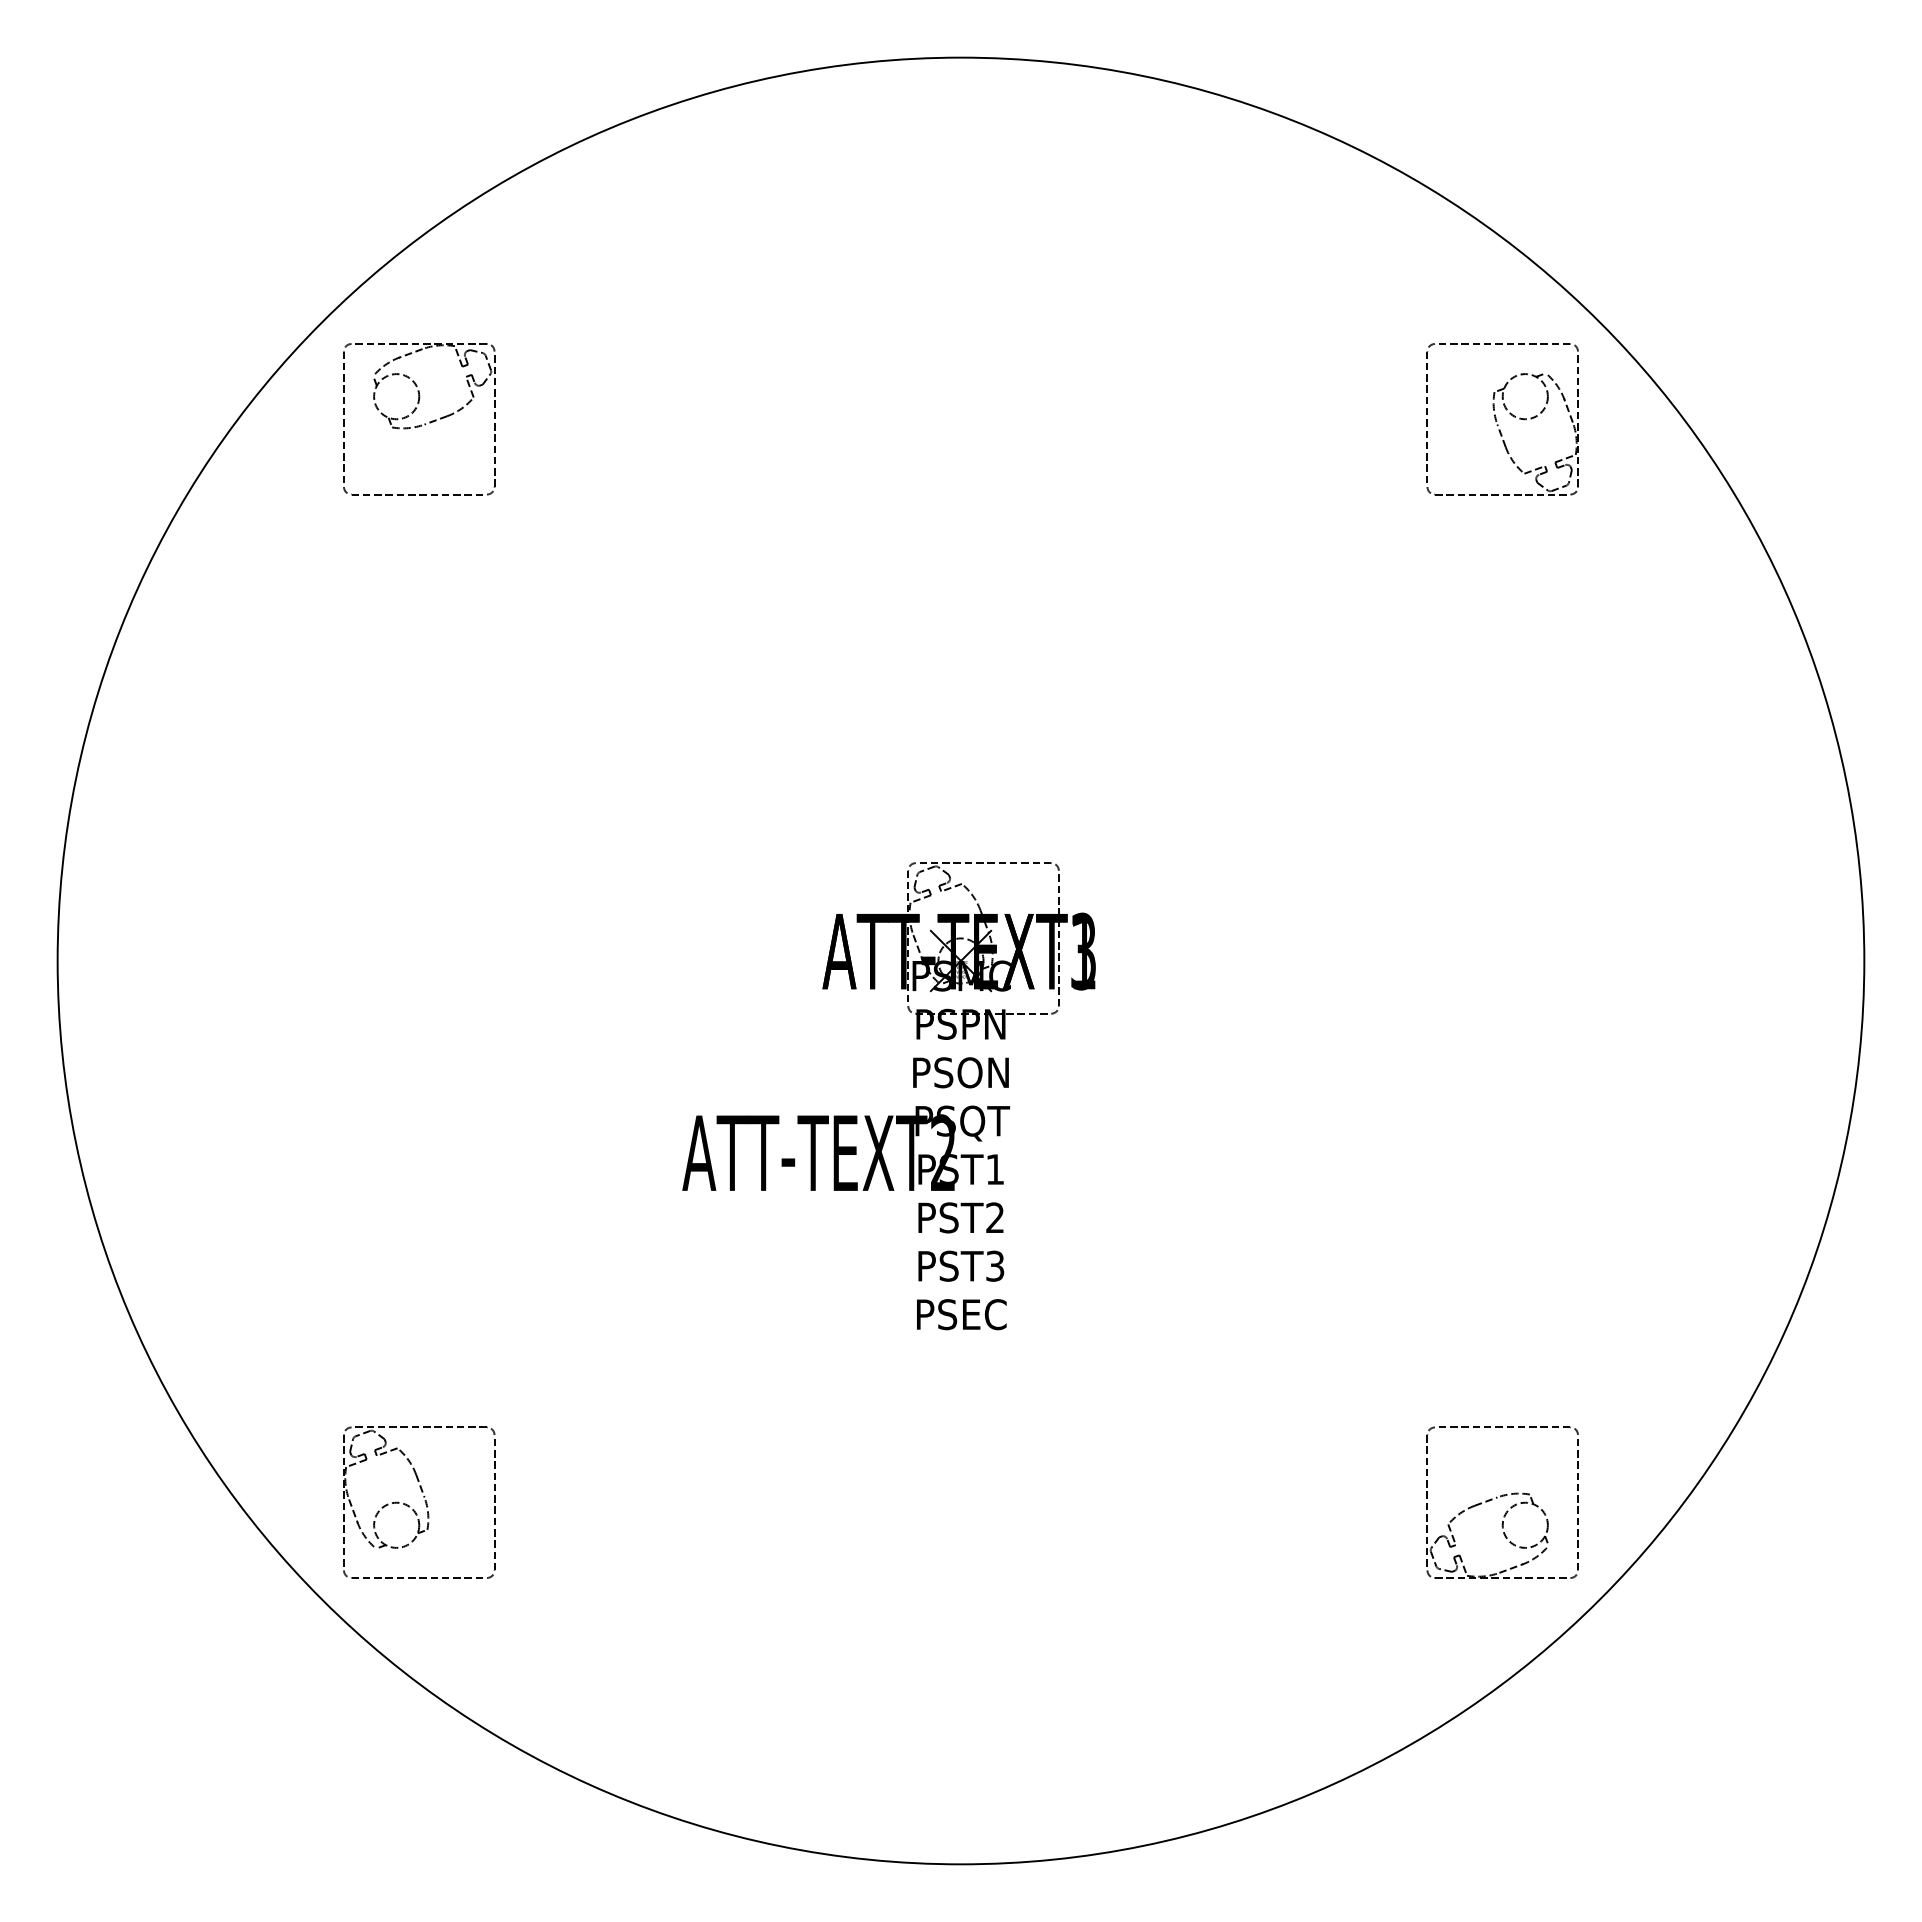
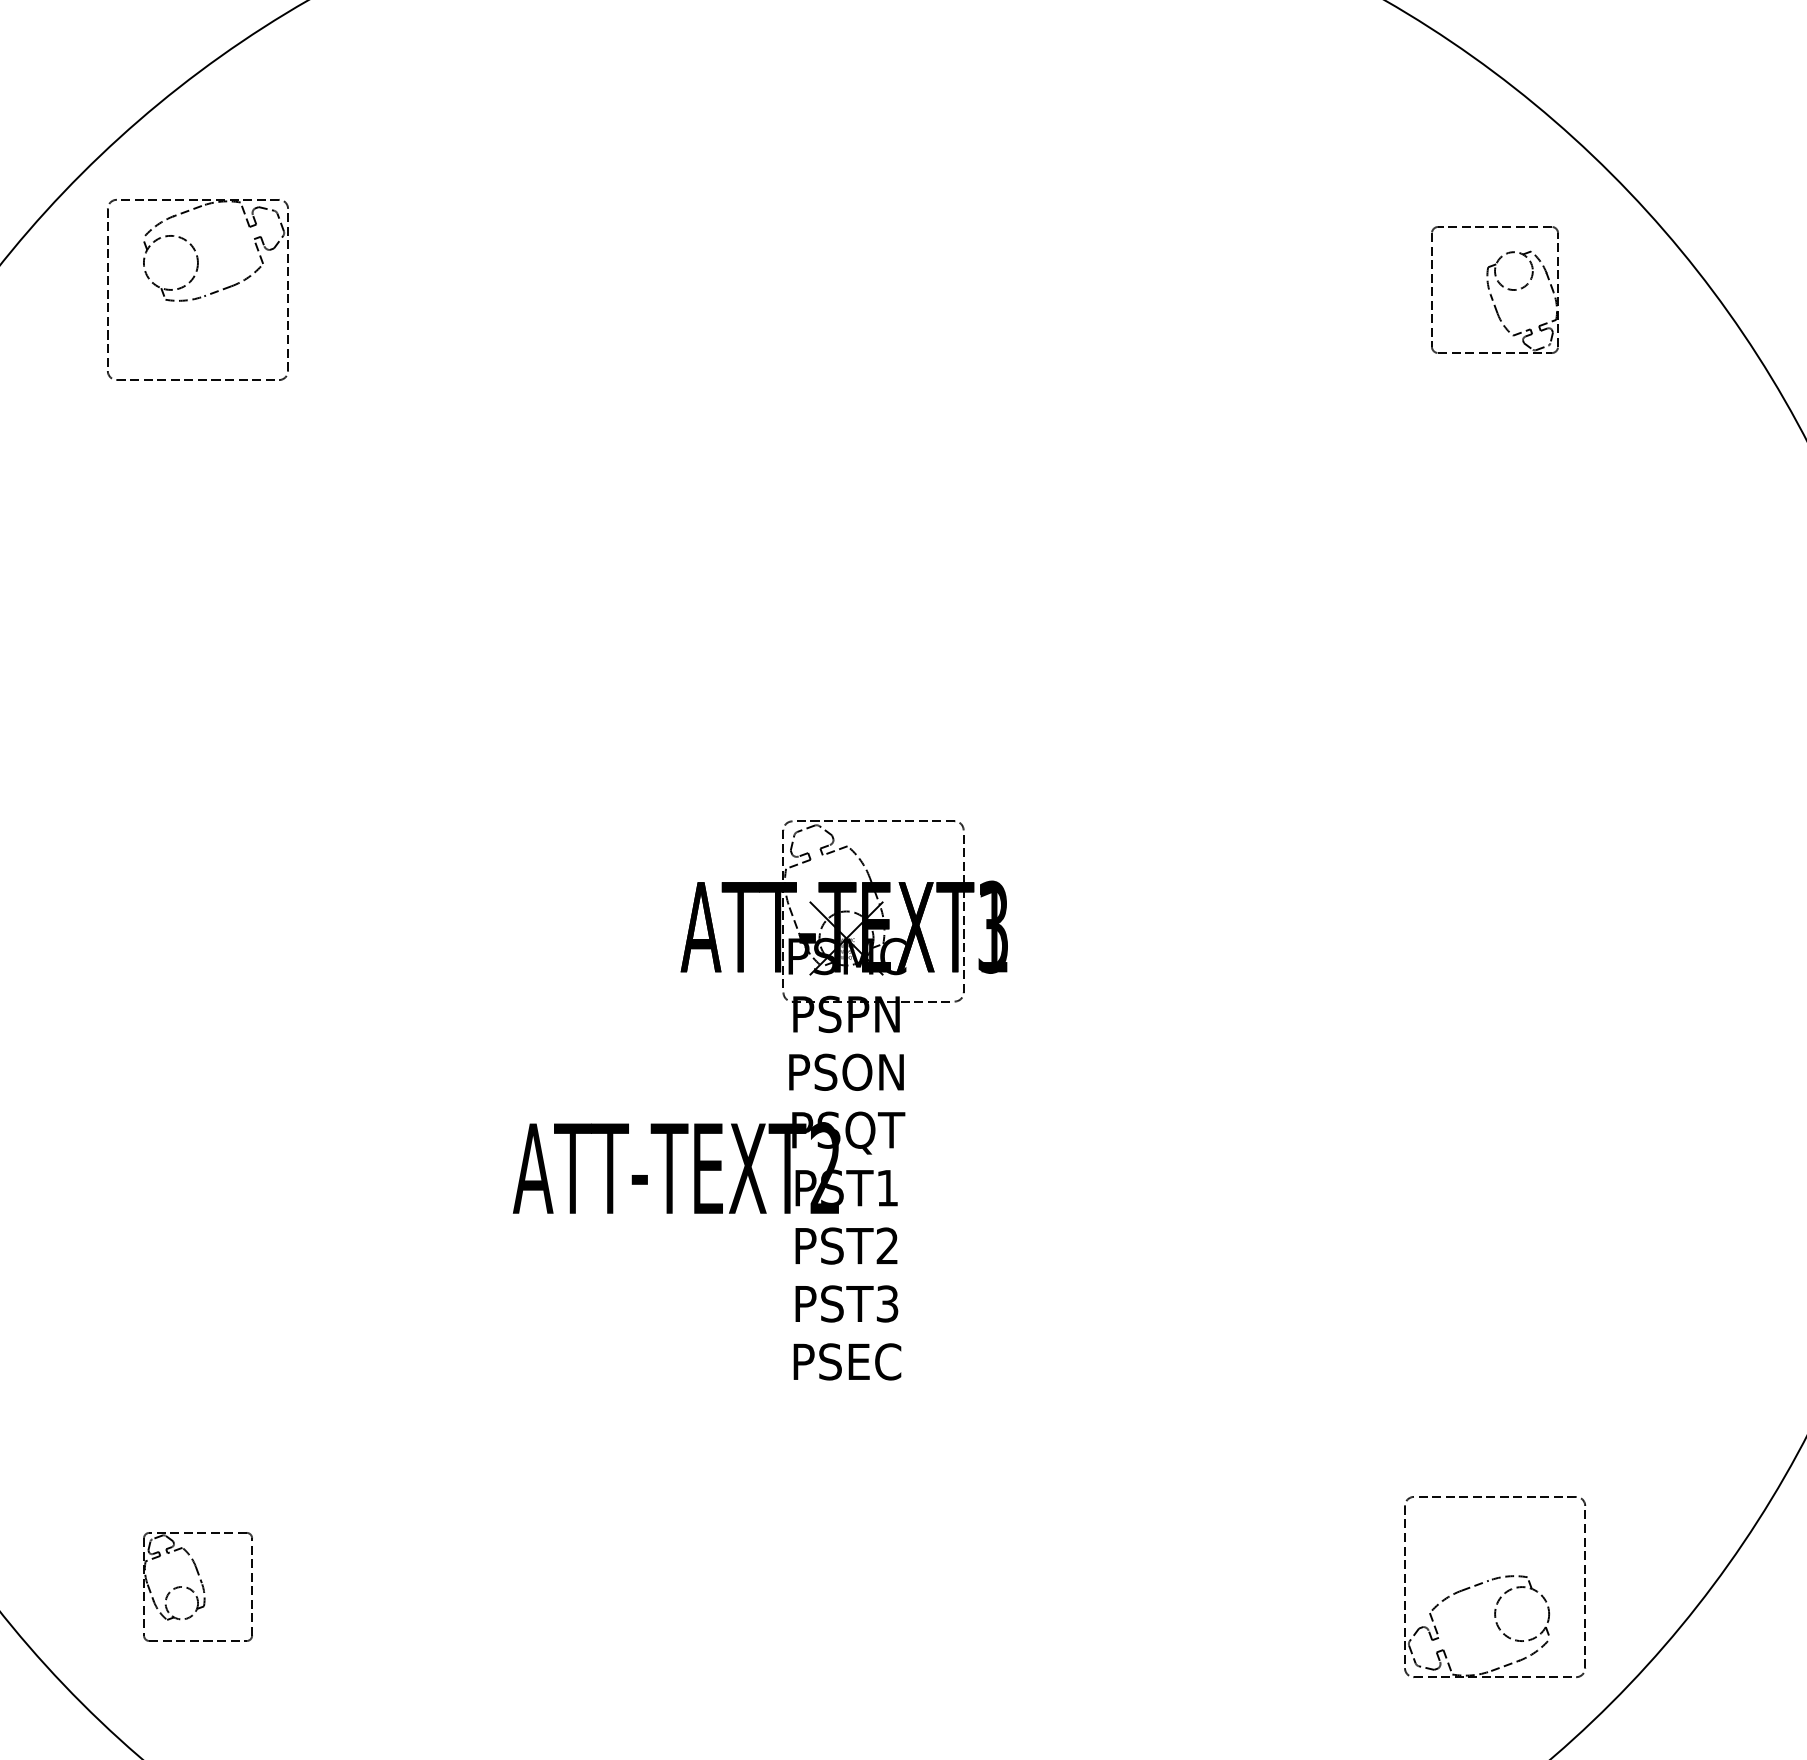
part: (1502, 419) -> (1494, 290), size x0.7
part: (419, 1502) -> (198, 1586), size x0.6

